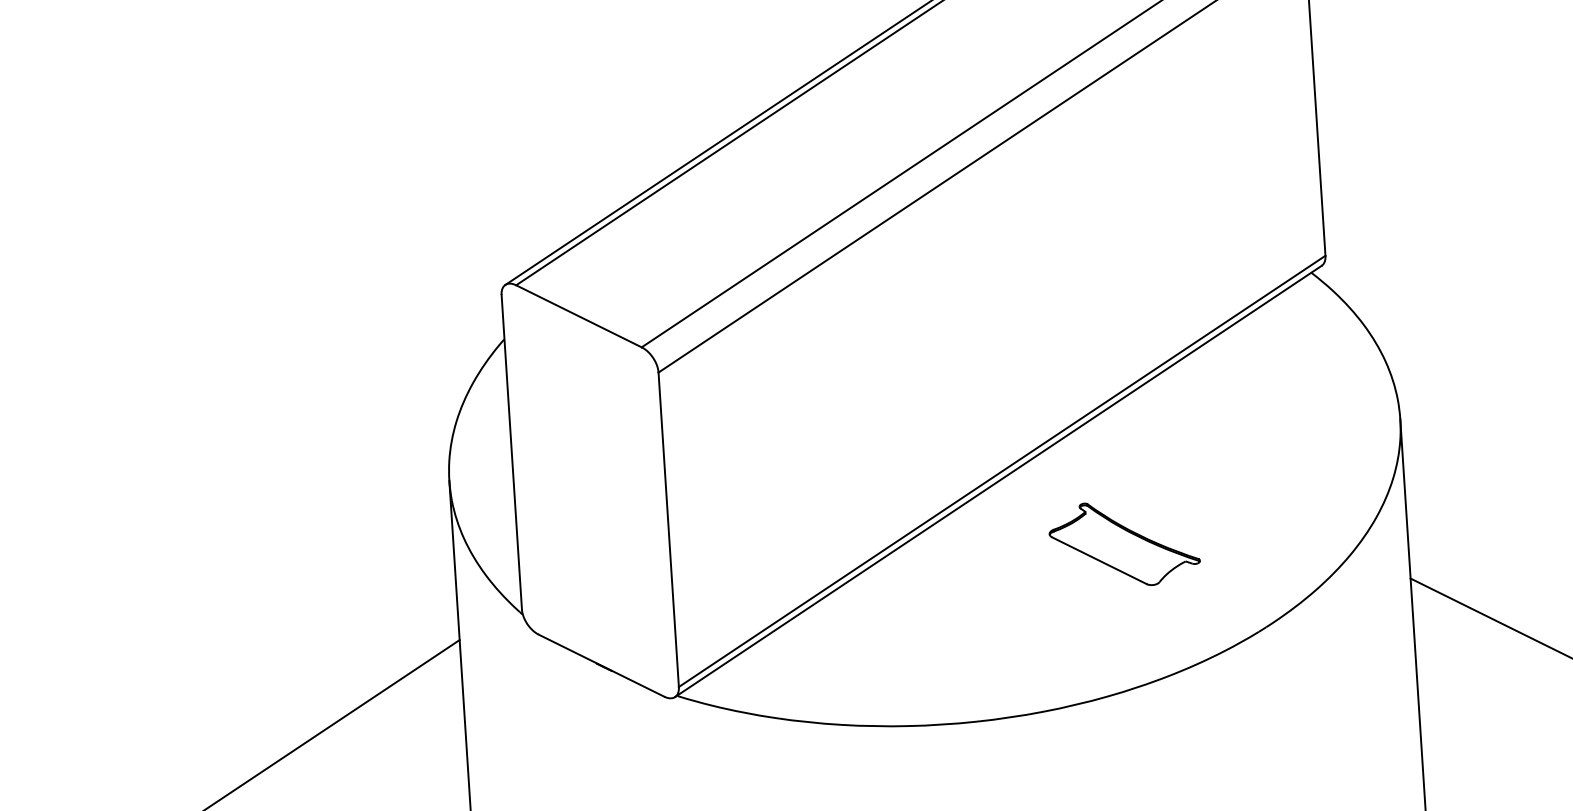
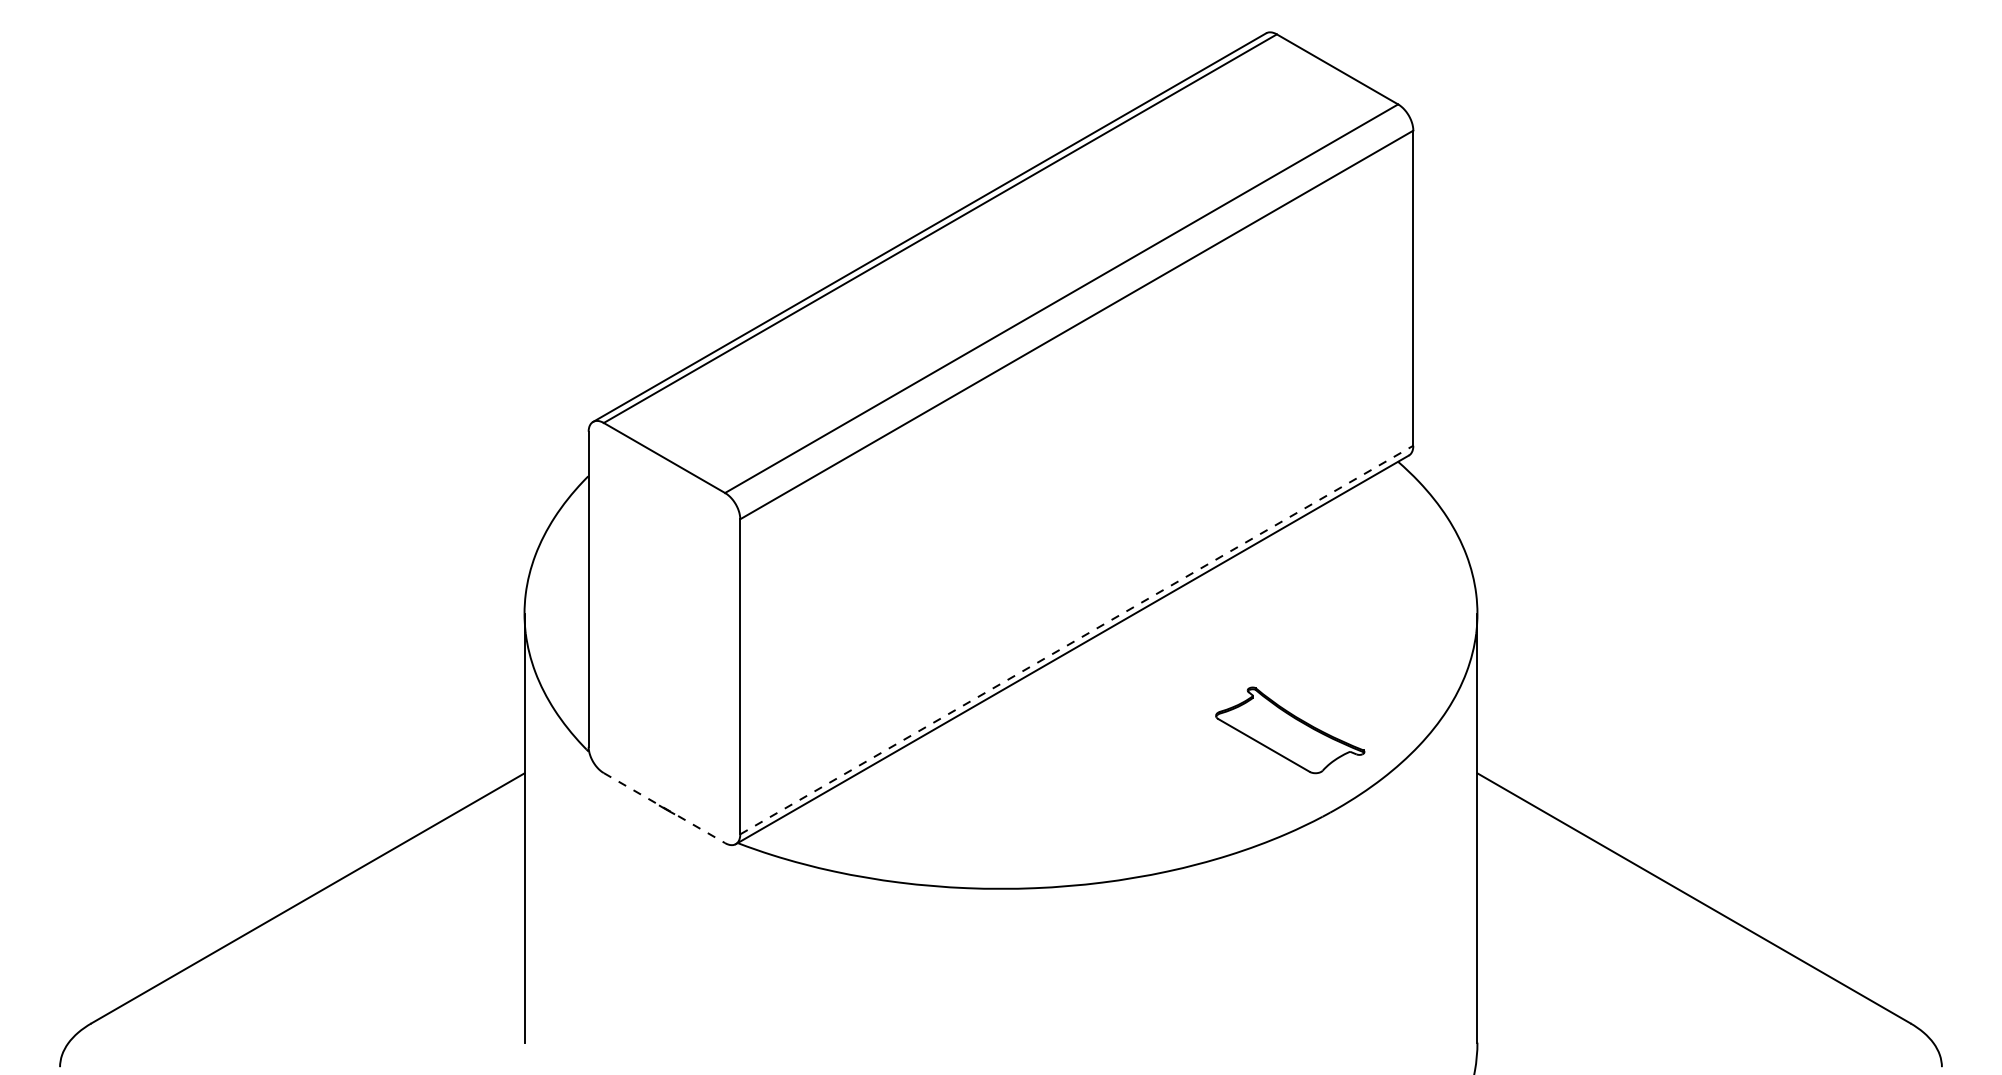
line: (1001, 471) -> (1076, 640), solid -> dashed
part: (1124, 544) -> (1290, 730), moved
line: (601, 666) -> (664, 808), solid -> dashed

